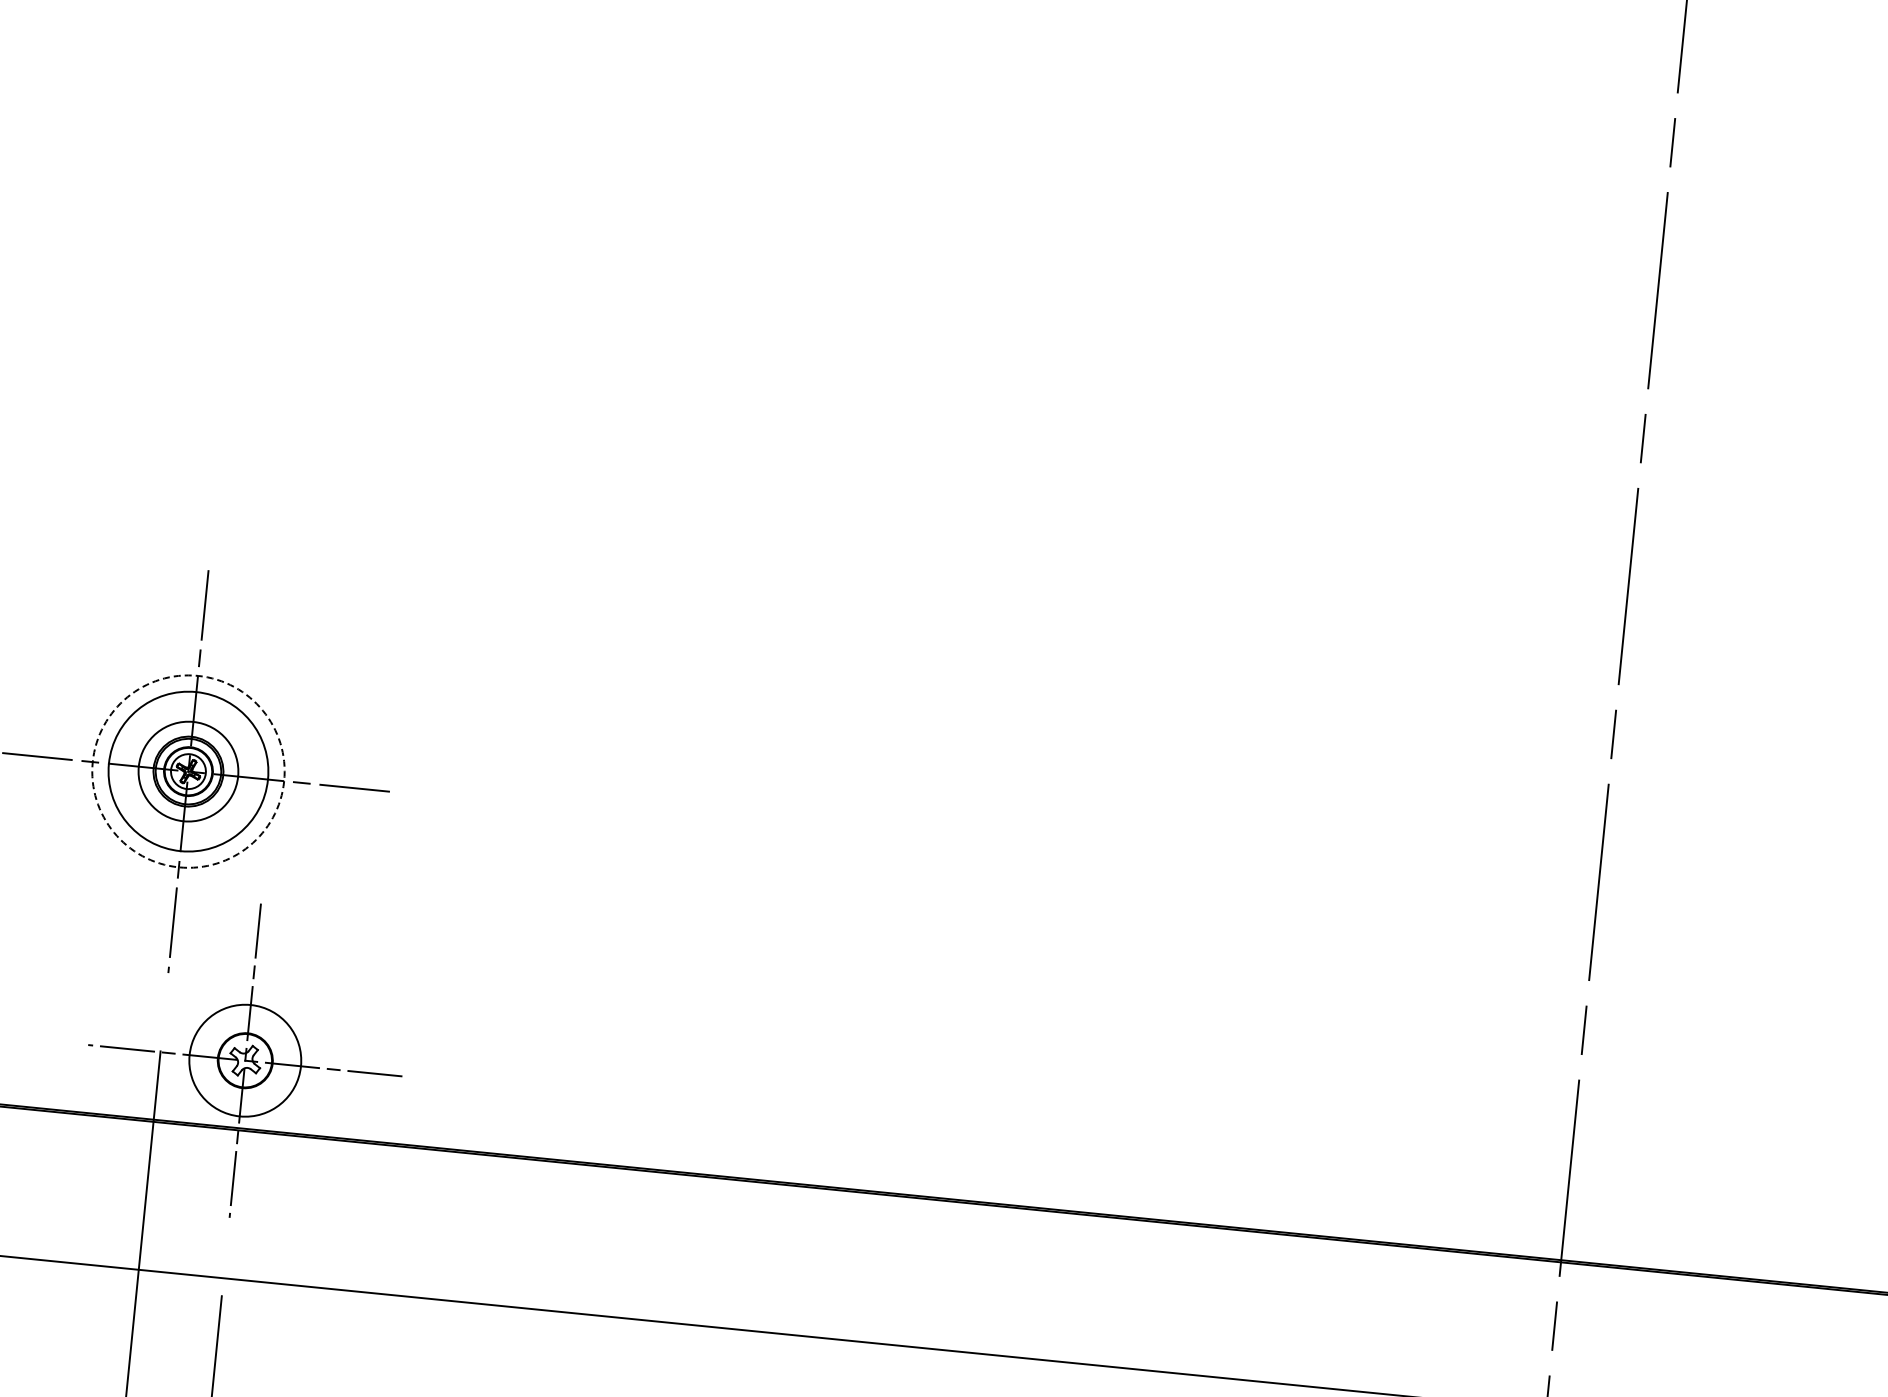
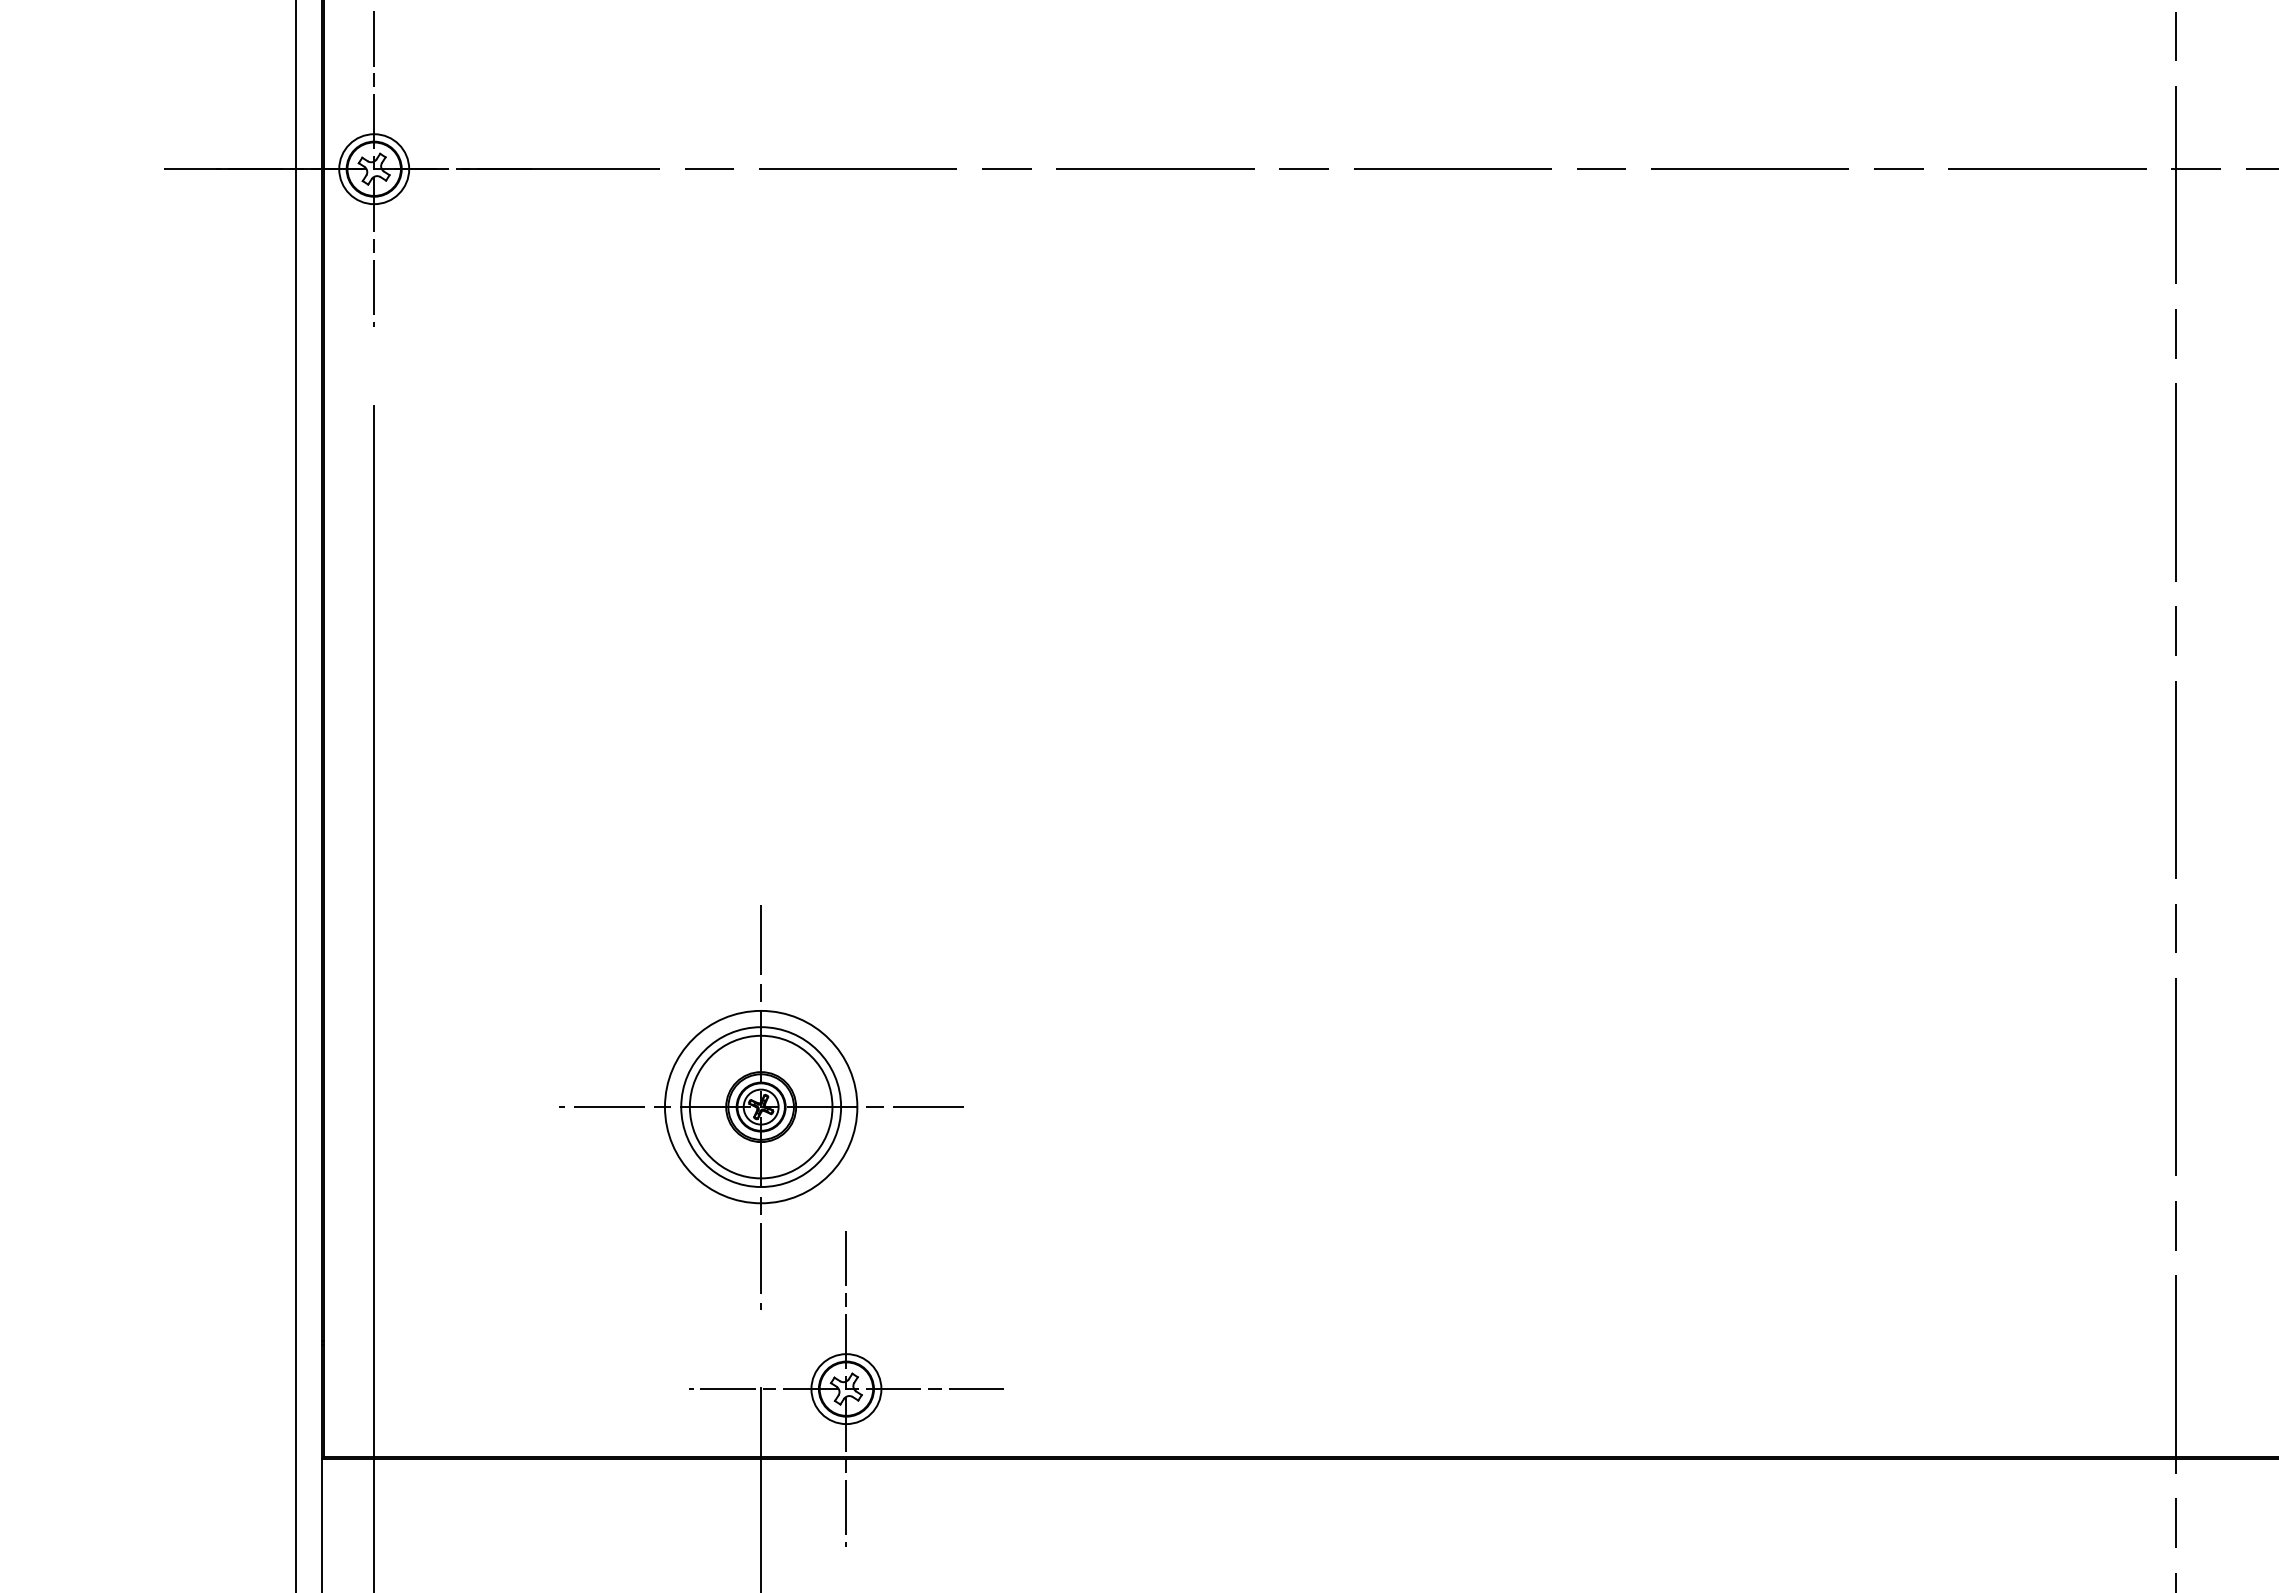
circle: (187, 770) -> (760, 1106), dashed -> solid
circle: (187, 770) -> (760, 1106), size x1.43
circle: (245, 1061) -> (846, 1389), size x0.62

